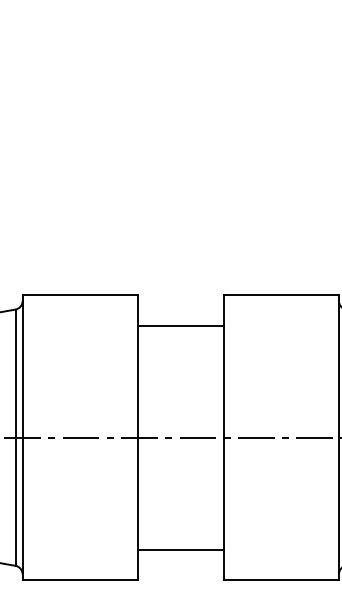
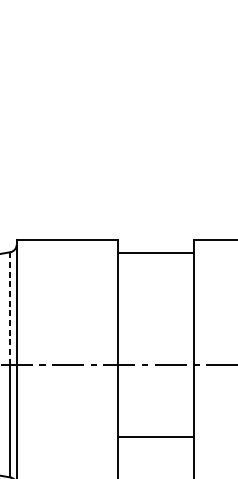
line: (180, 325) -> (155, 253), moved
line: (15, 373) -> (10, 308), solid -> dashed
line: (180, 549) -> (155, 436), moved

